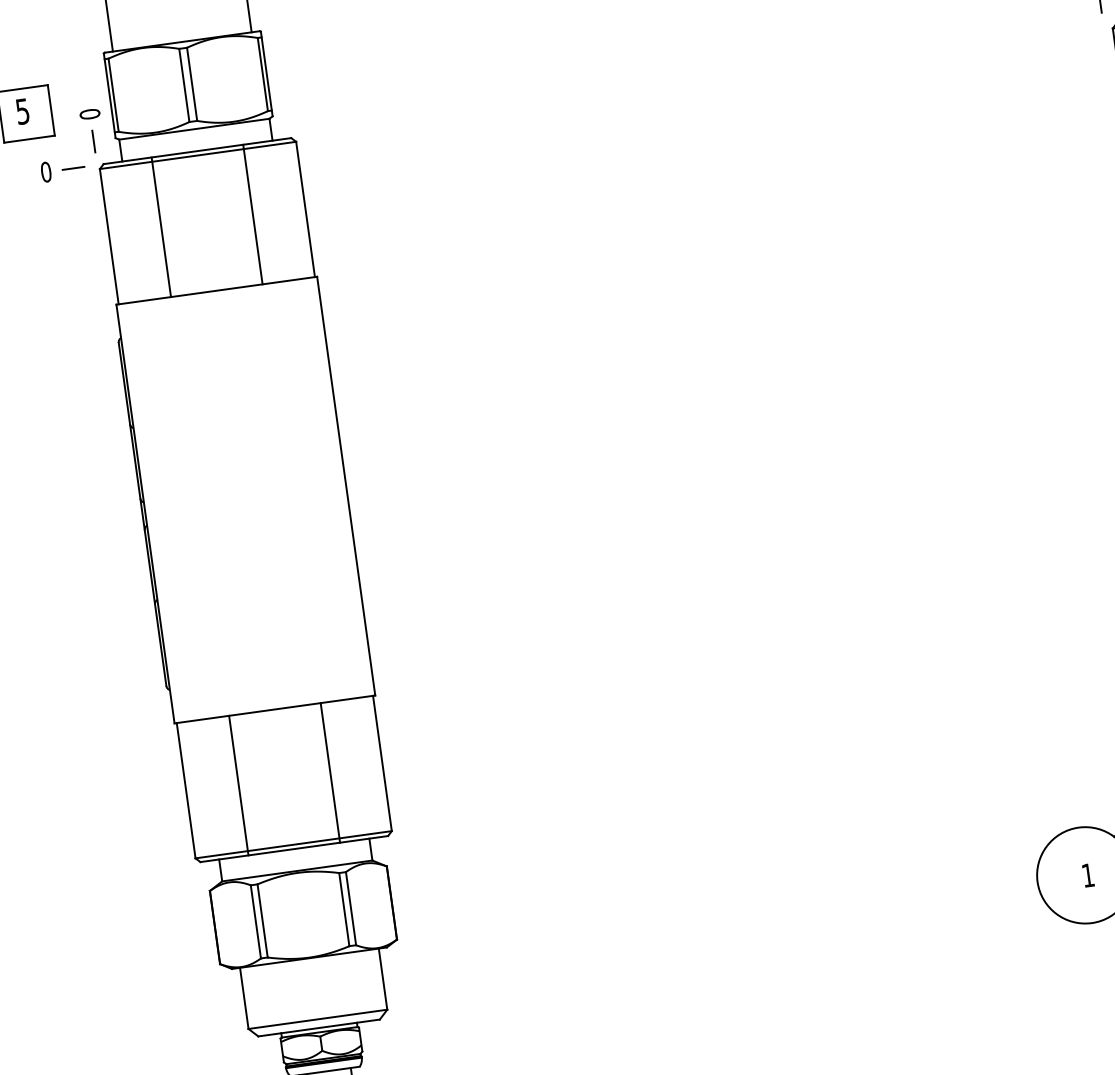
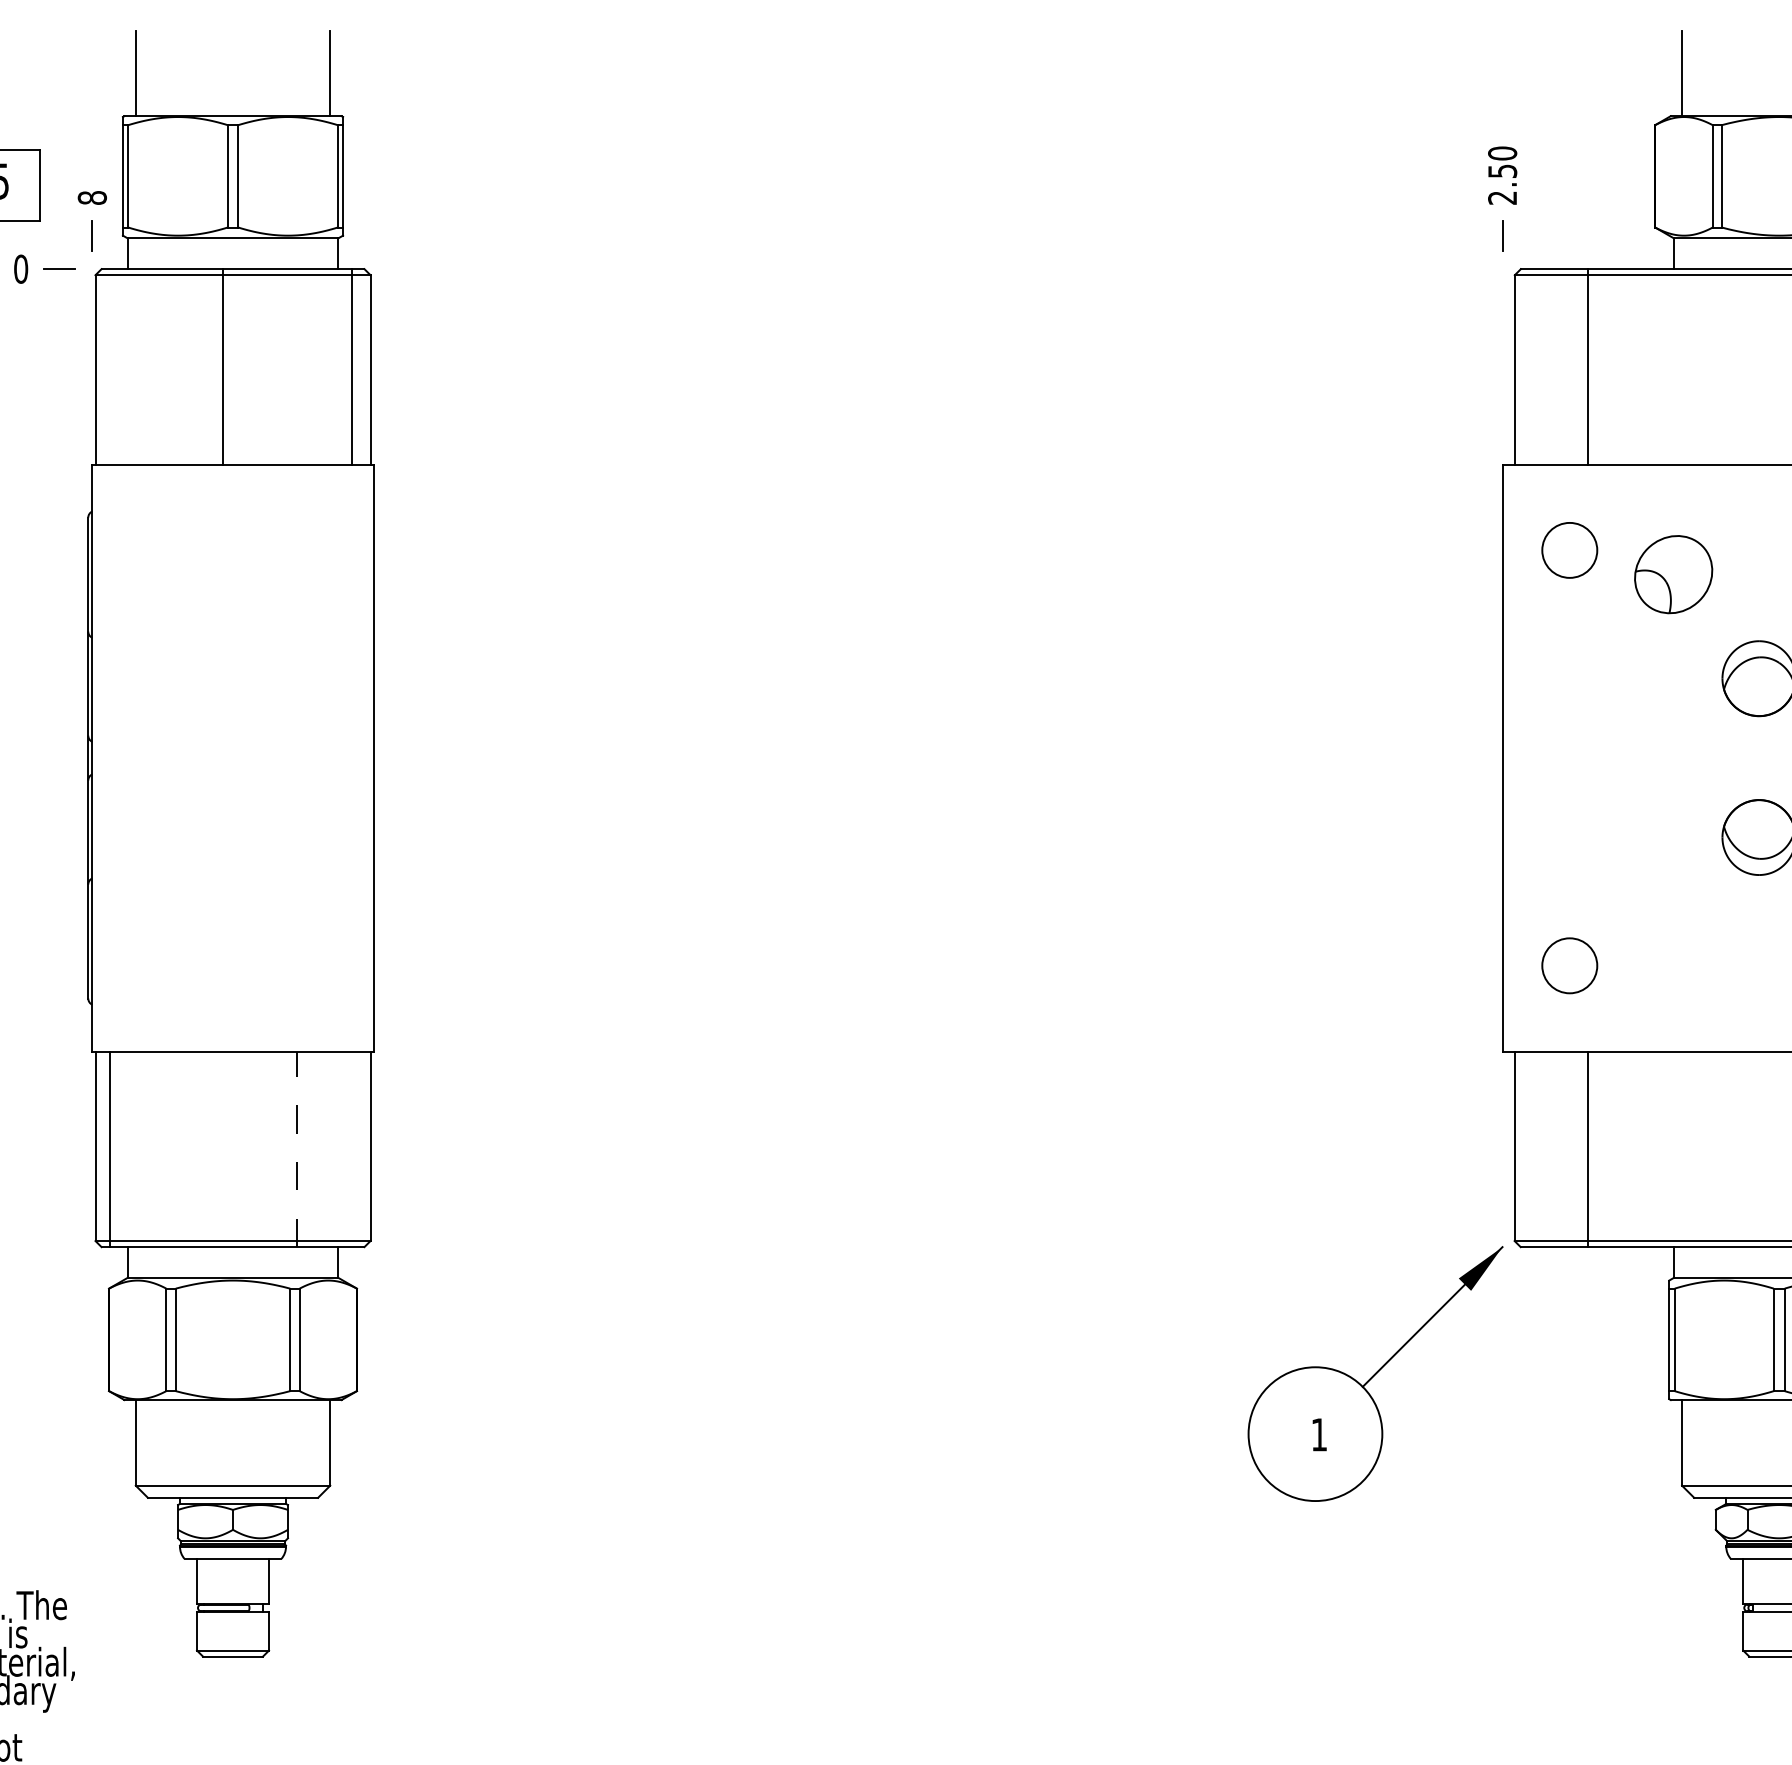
text: (90, 113) -> (92, 197), 0 -> 8
line: (253, 214) -> (352, 366), moved
line: (161, 227) -> (222, 366), moved
line: (330, 773) -> (297, 1149), solid -> dashed
line: (238, 785) -> (109, 1149), moved

